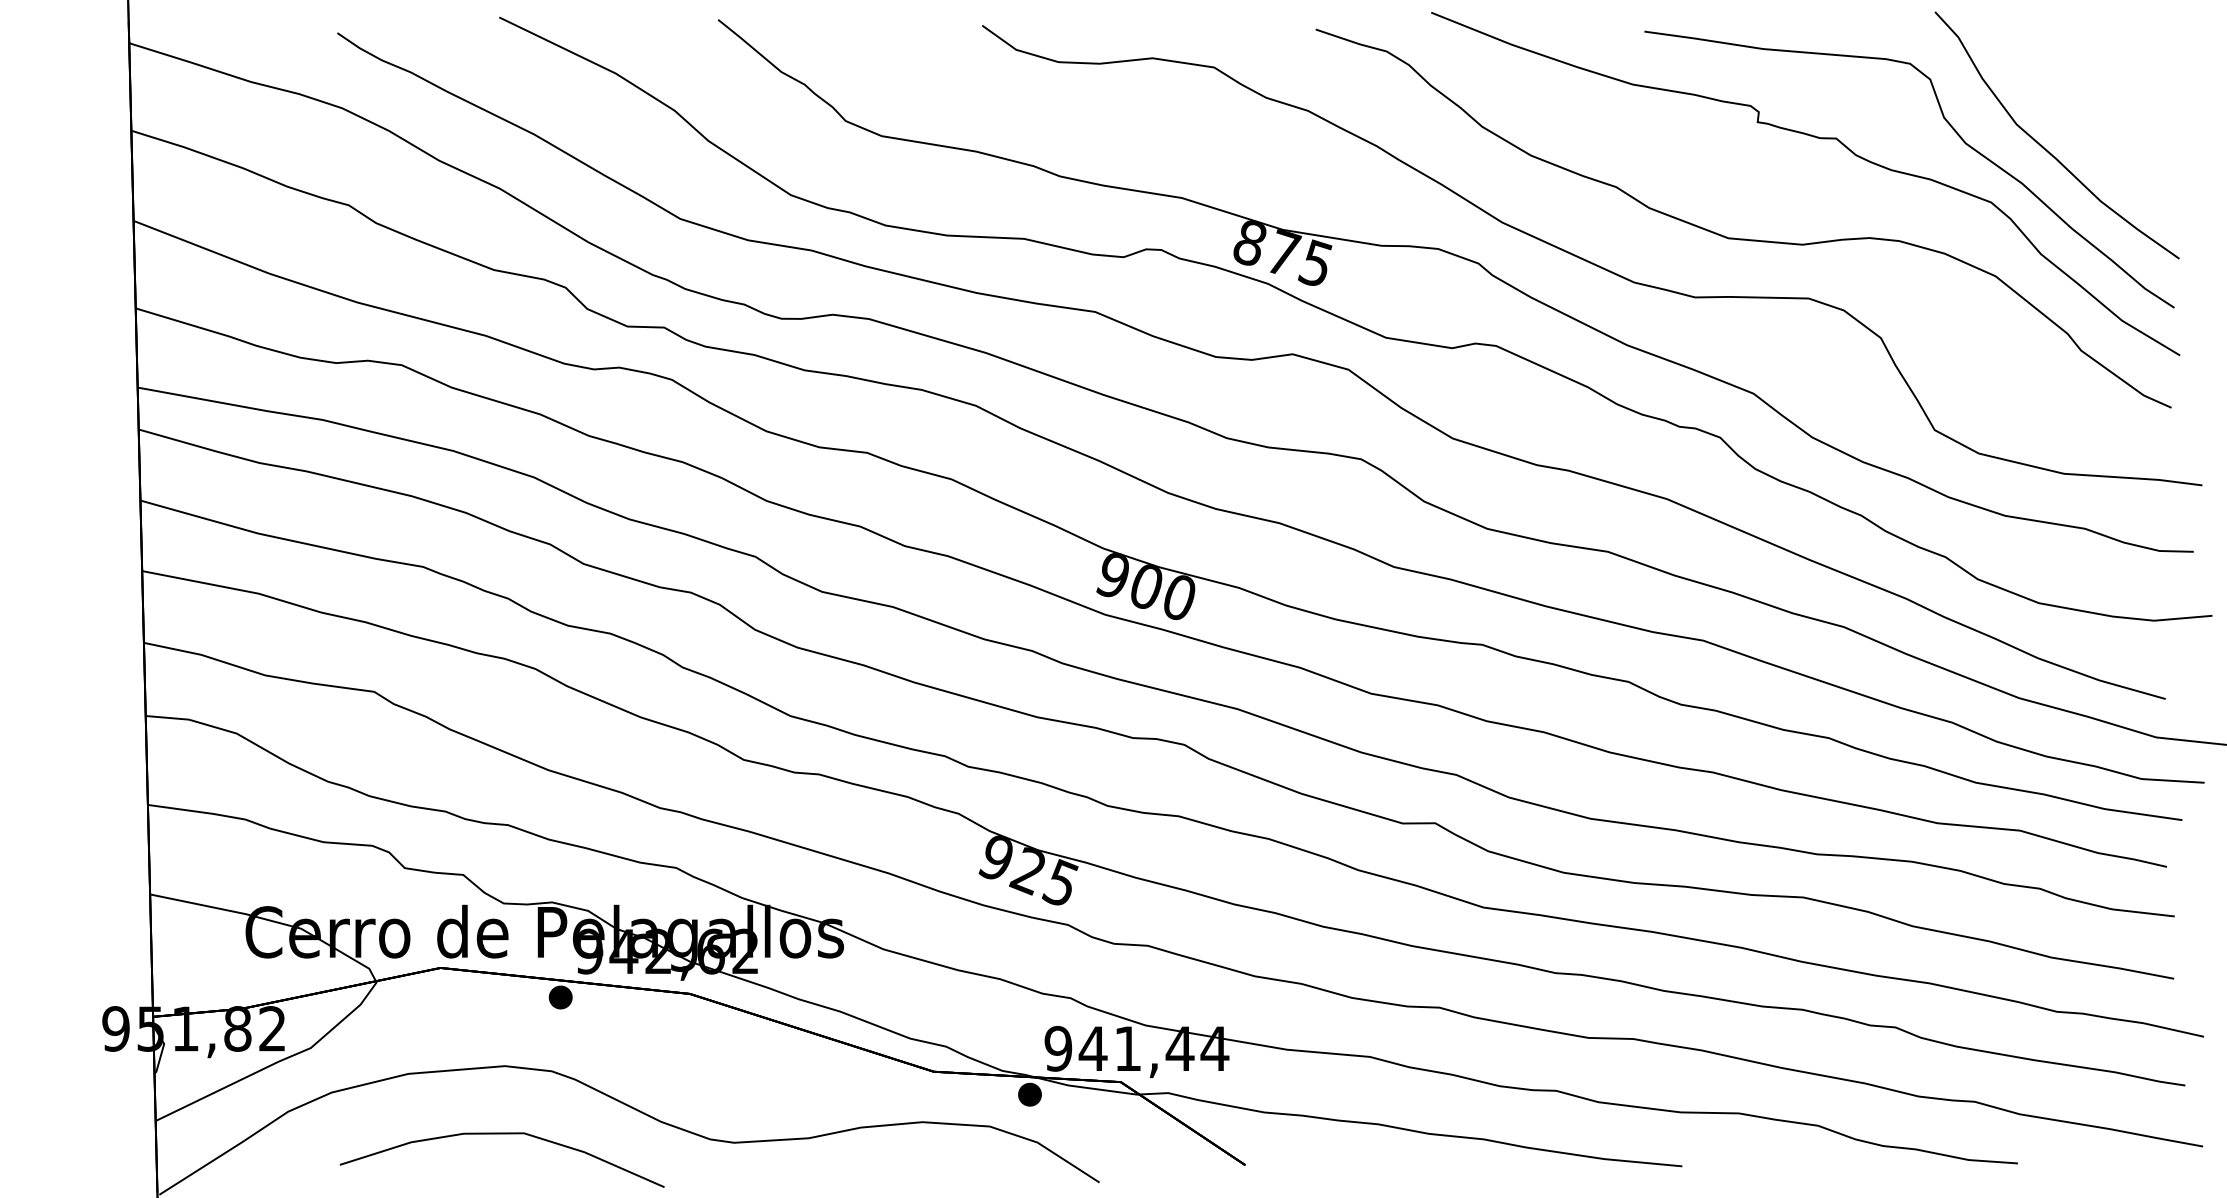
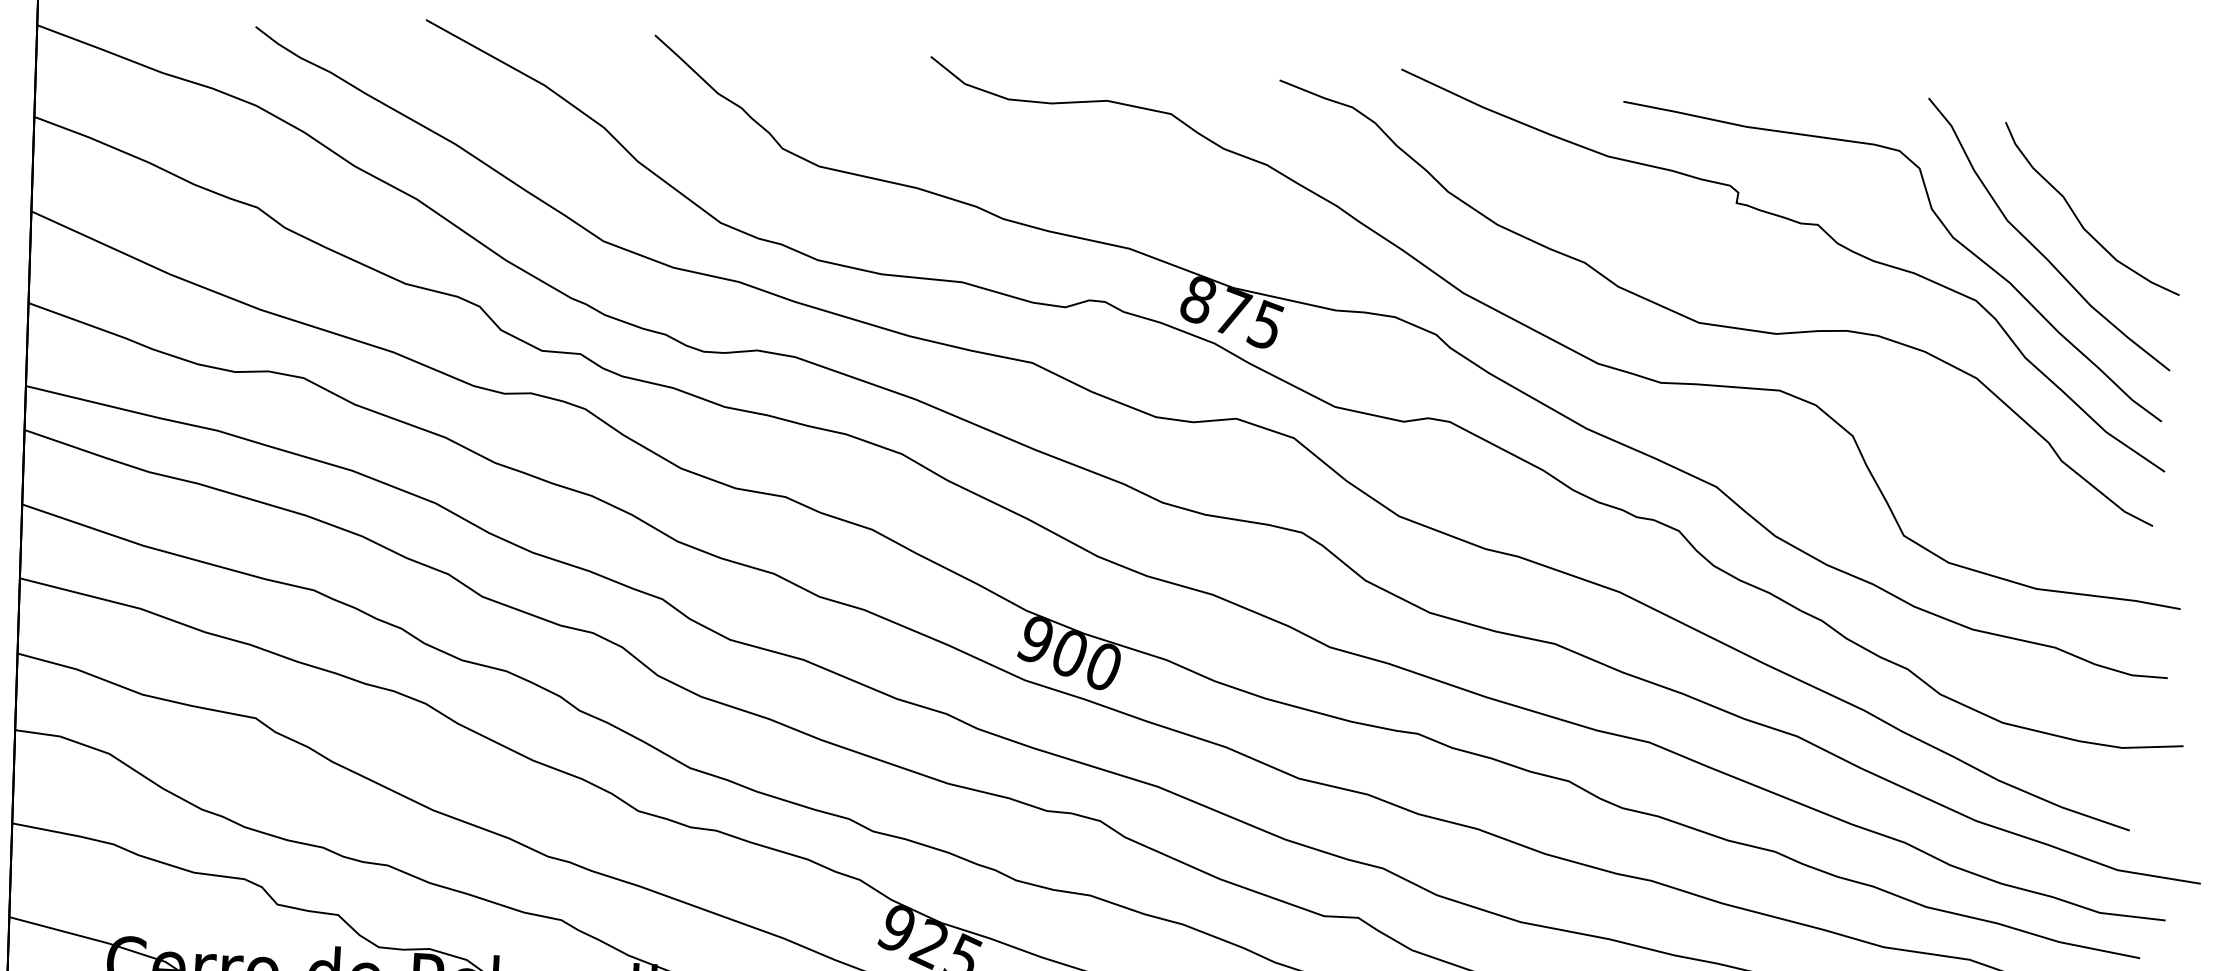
curve: (2084, 118) -> (2078, 218), added

